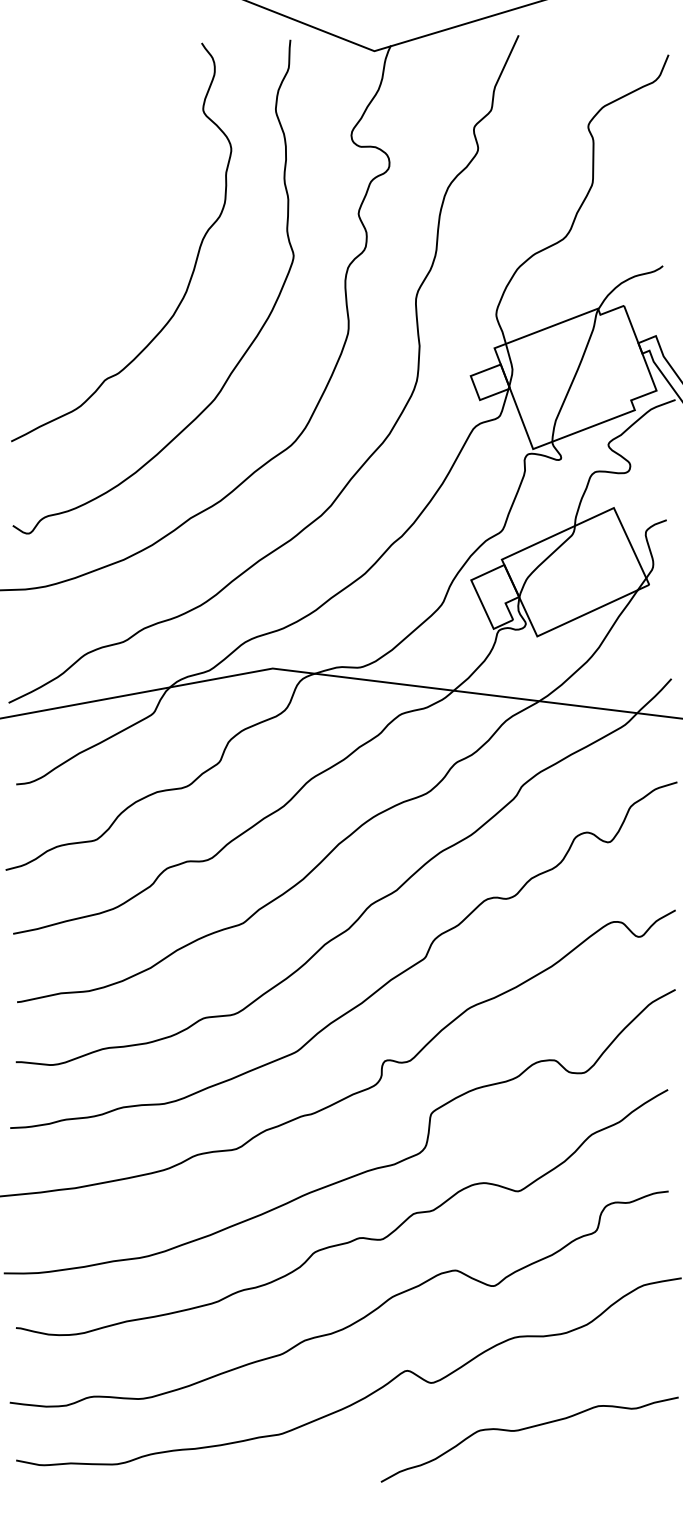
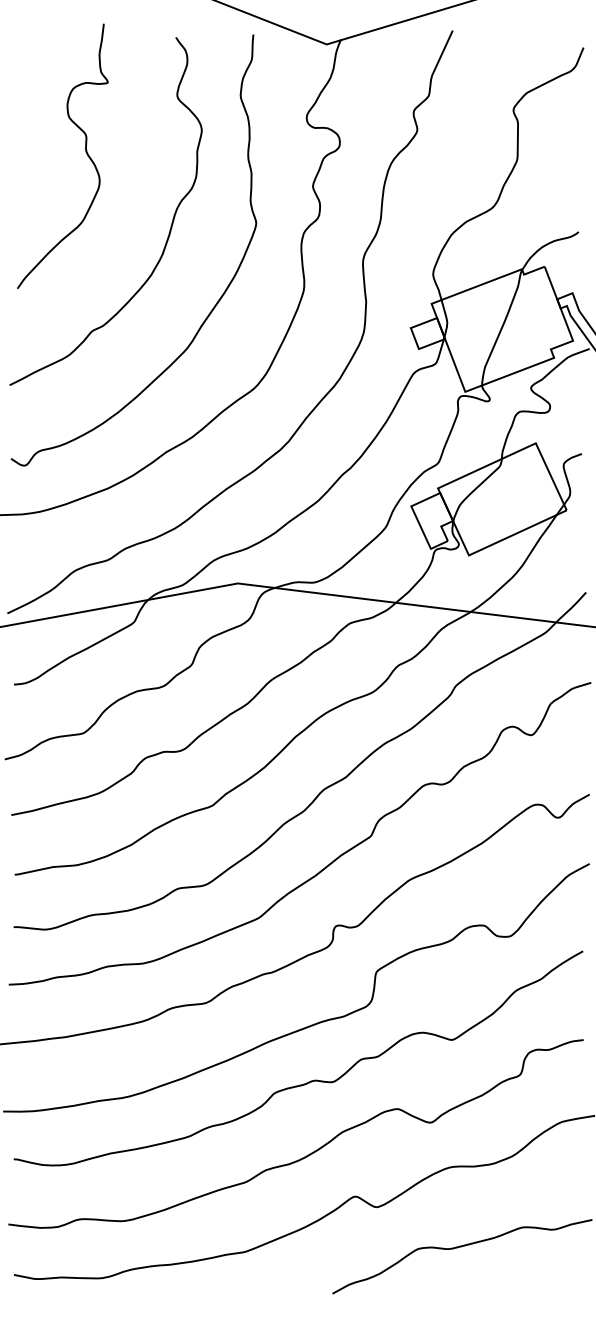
curve: (98, 175) -> (85, 152), added

